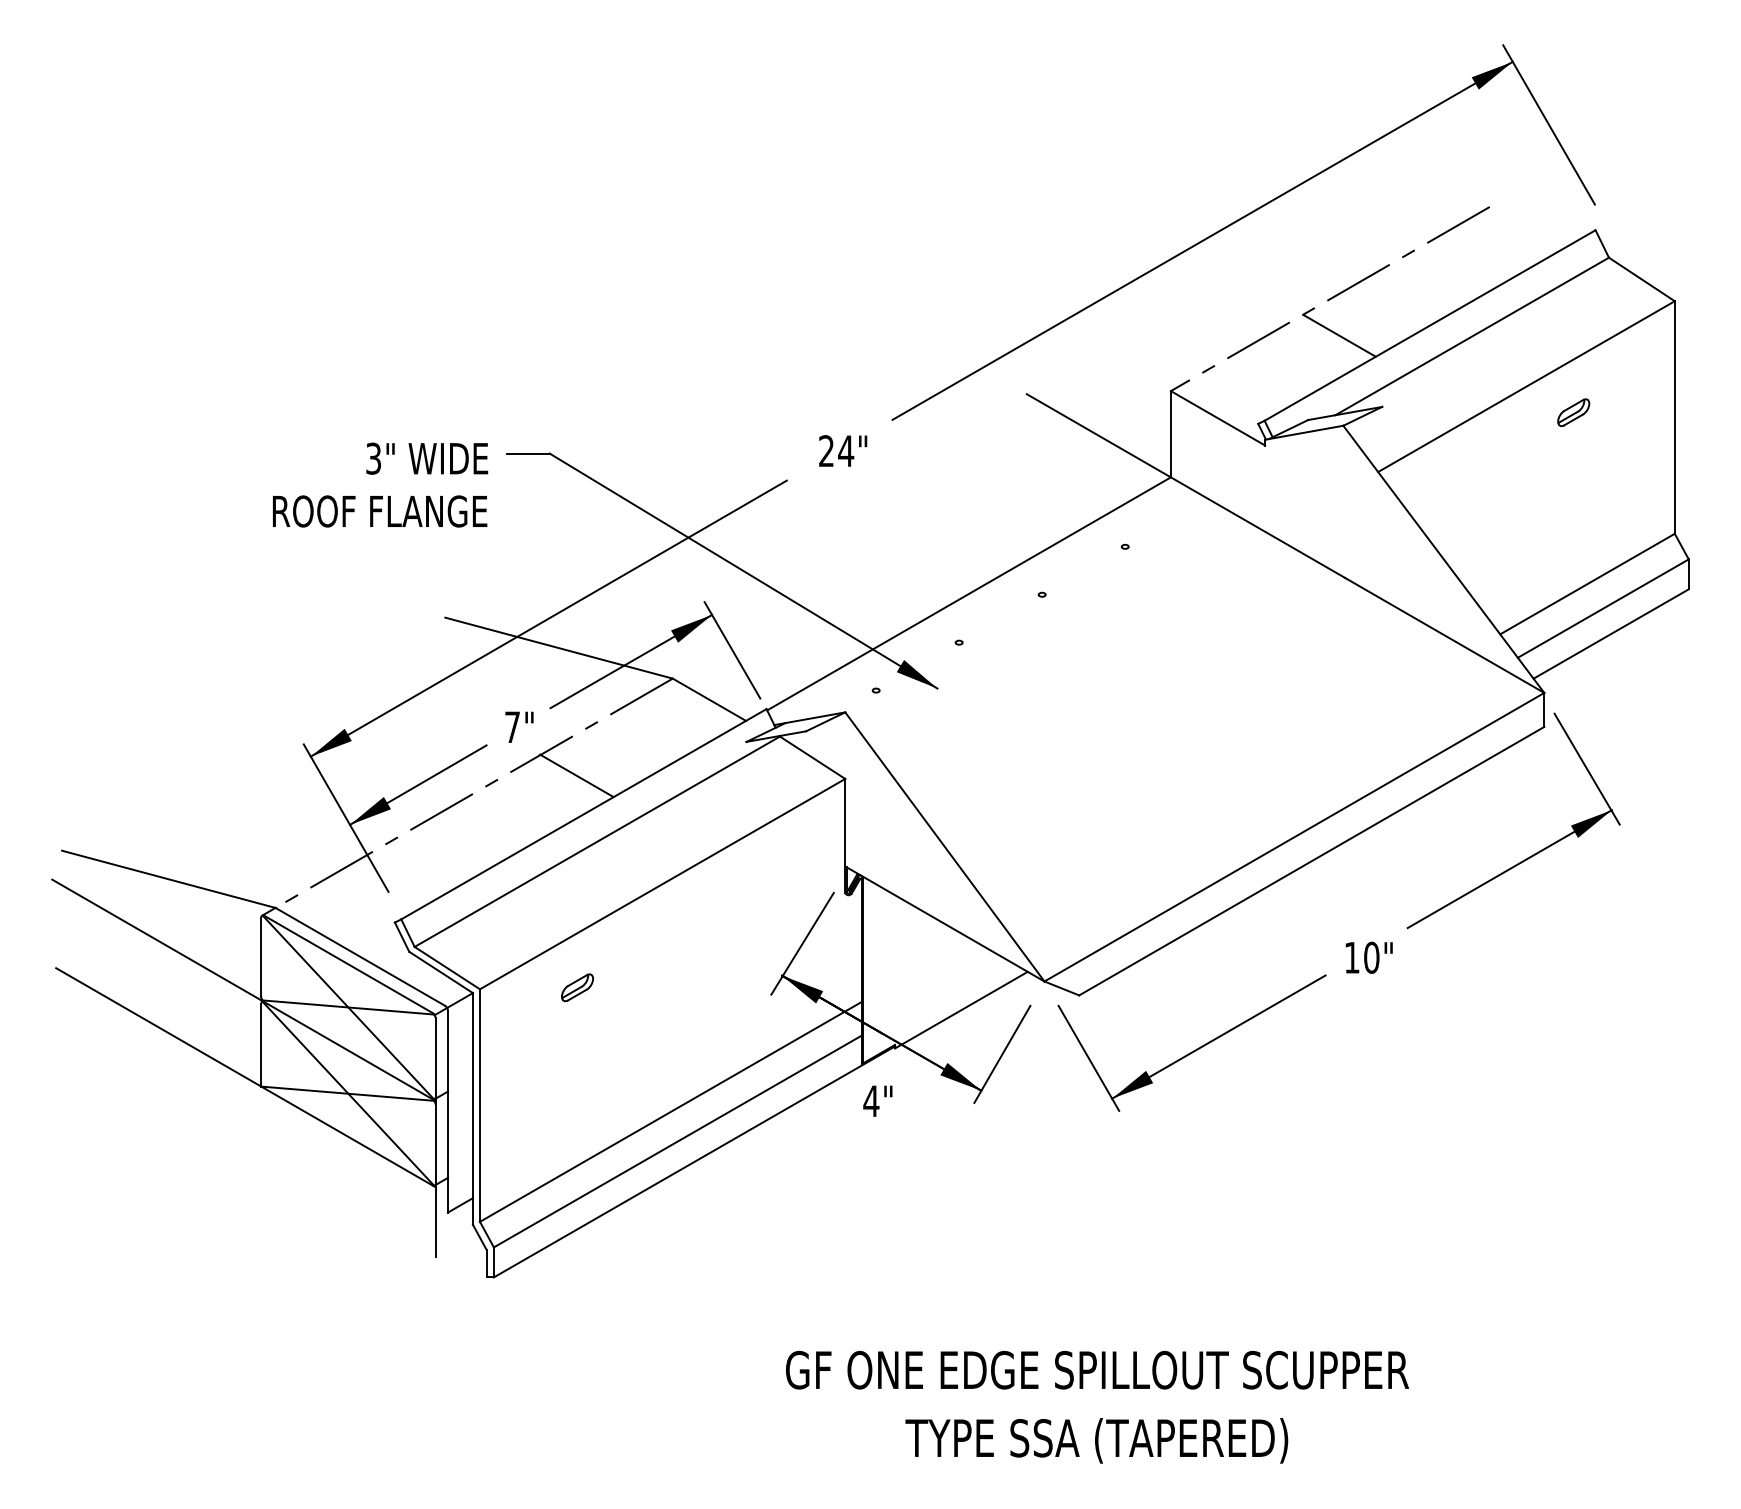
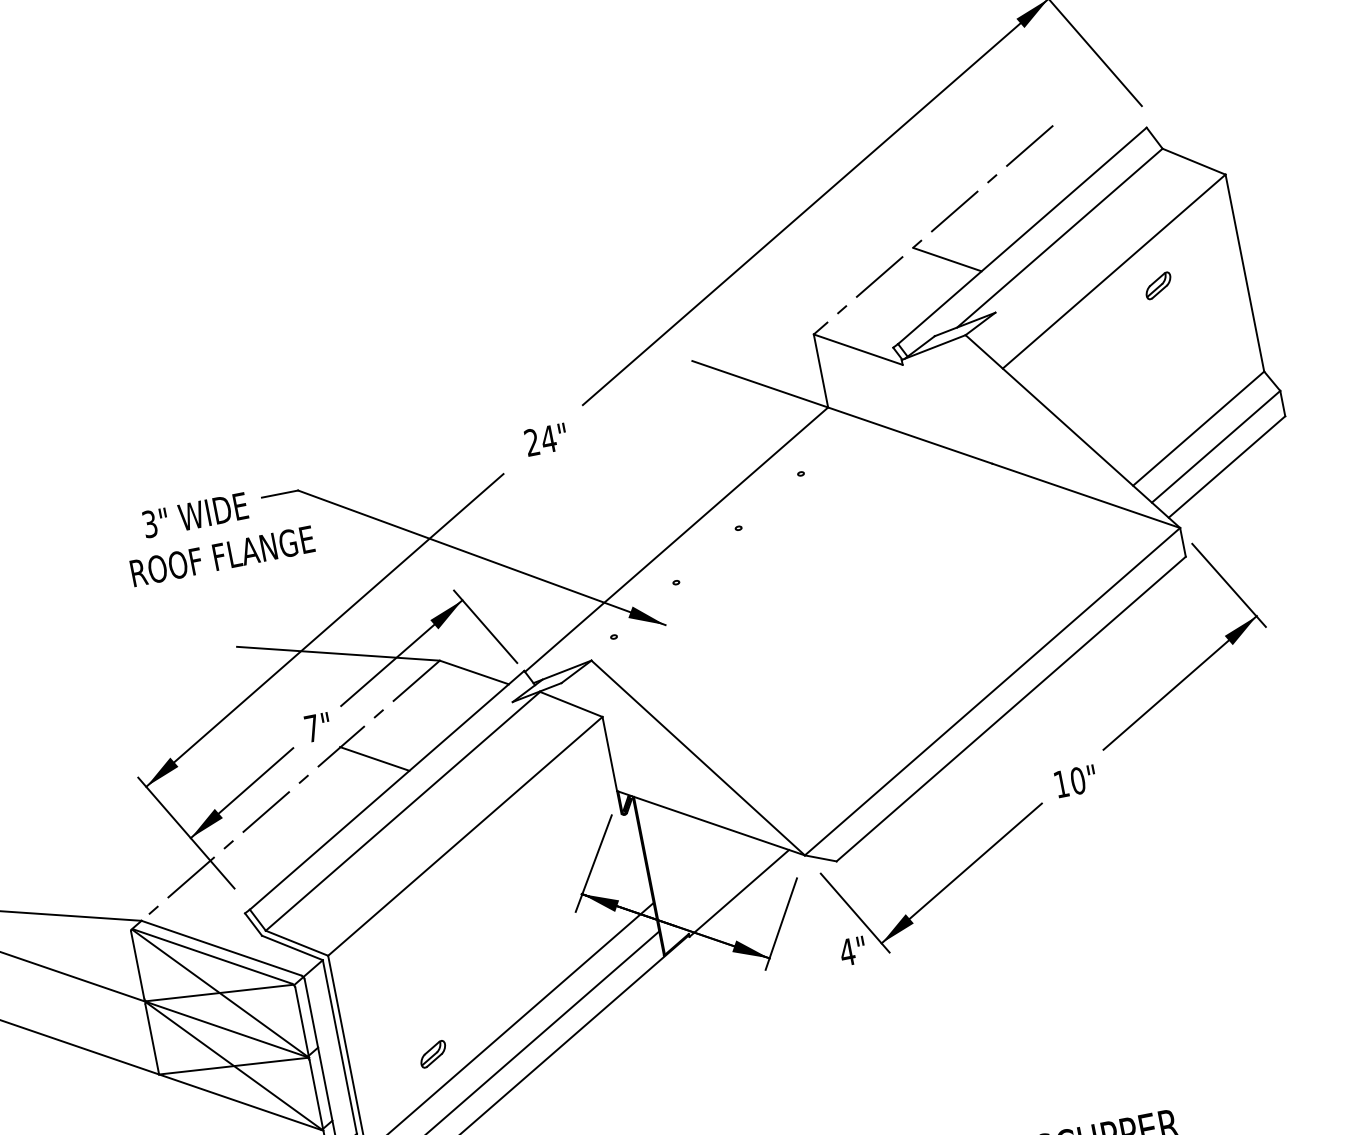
text: (380, 511) -> (222, 556), moved
part: (577, 987) -> (433, 1054), moved
text: (877, 1100) -> (852, 950), moved

